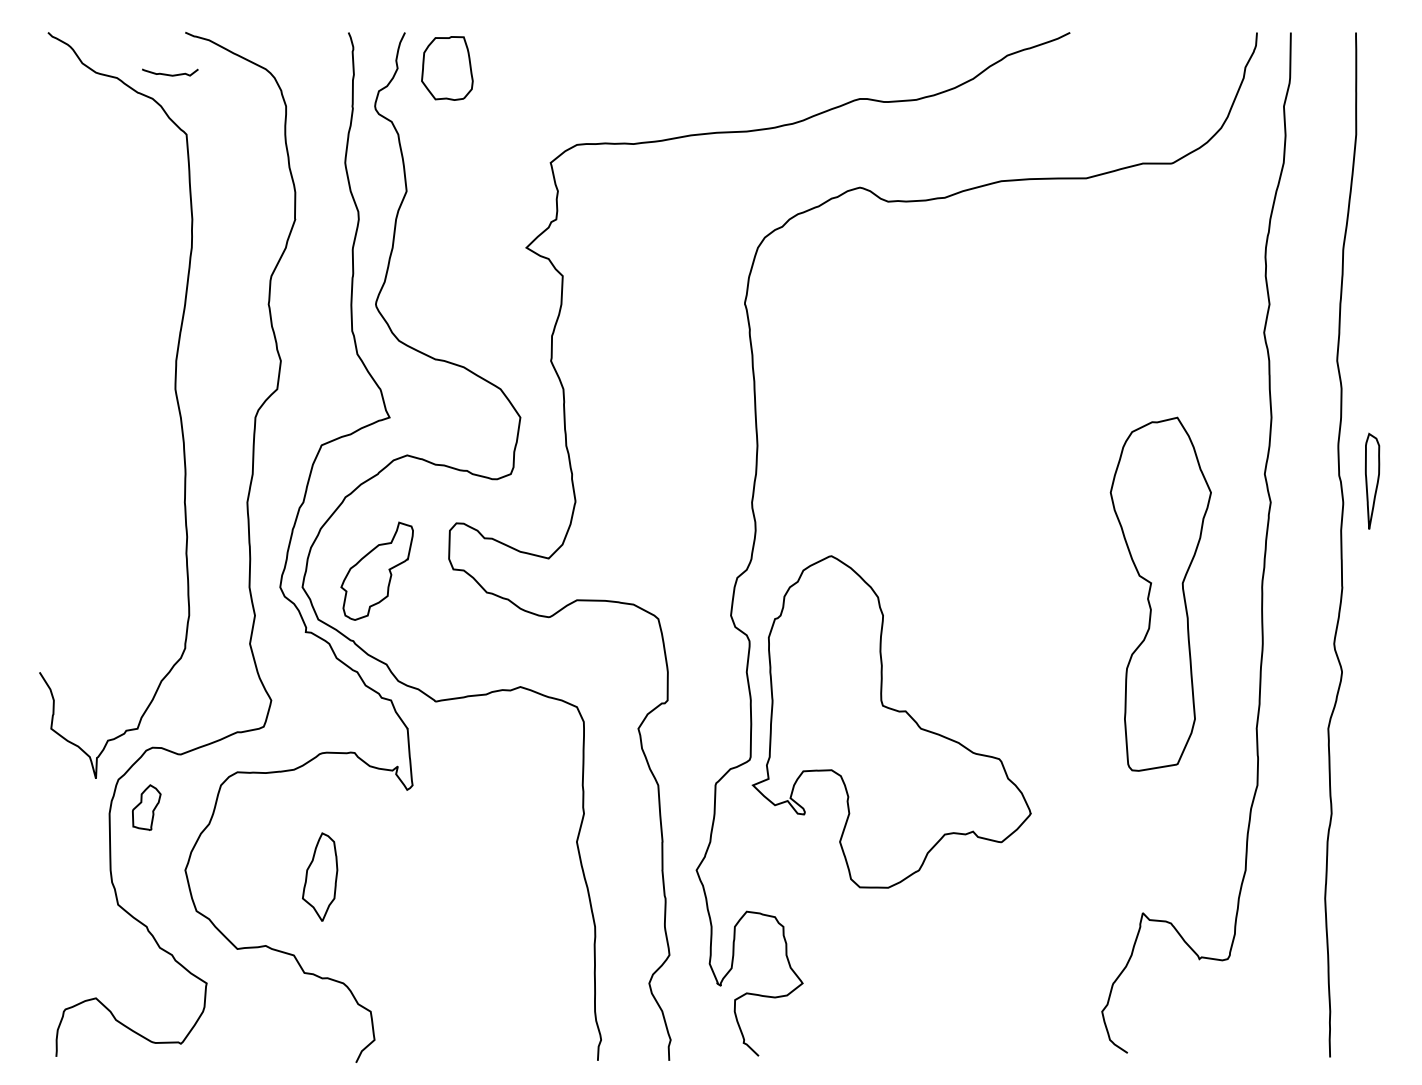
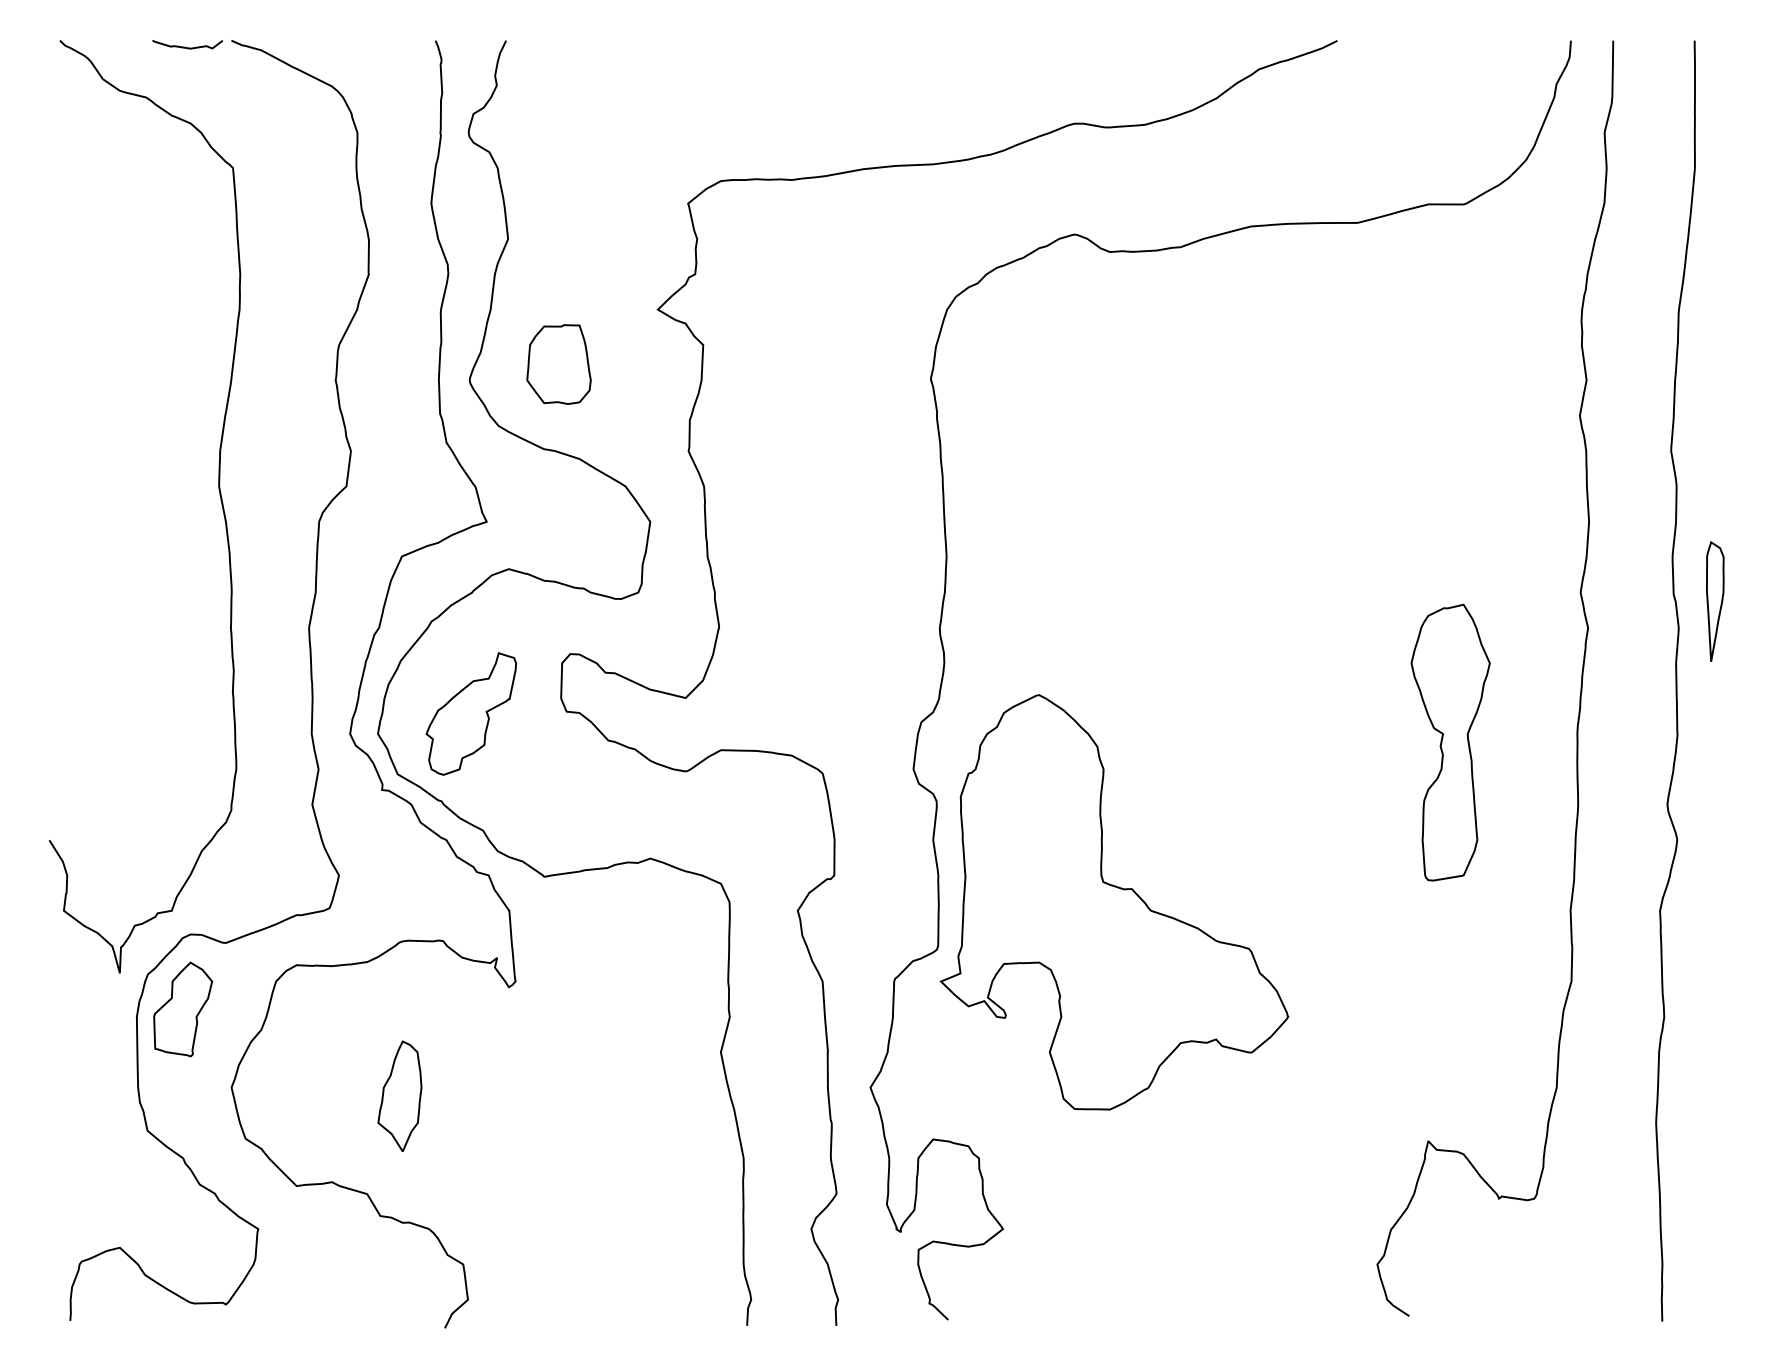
part: (446, 68) -> (558, 364), moved
curve: (170, 74) -> (187, 47), moved
part: (1160, 594) -> (1450, 742), size x0.62
part: (146, 807) -> (183, 1009), size x1.67

